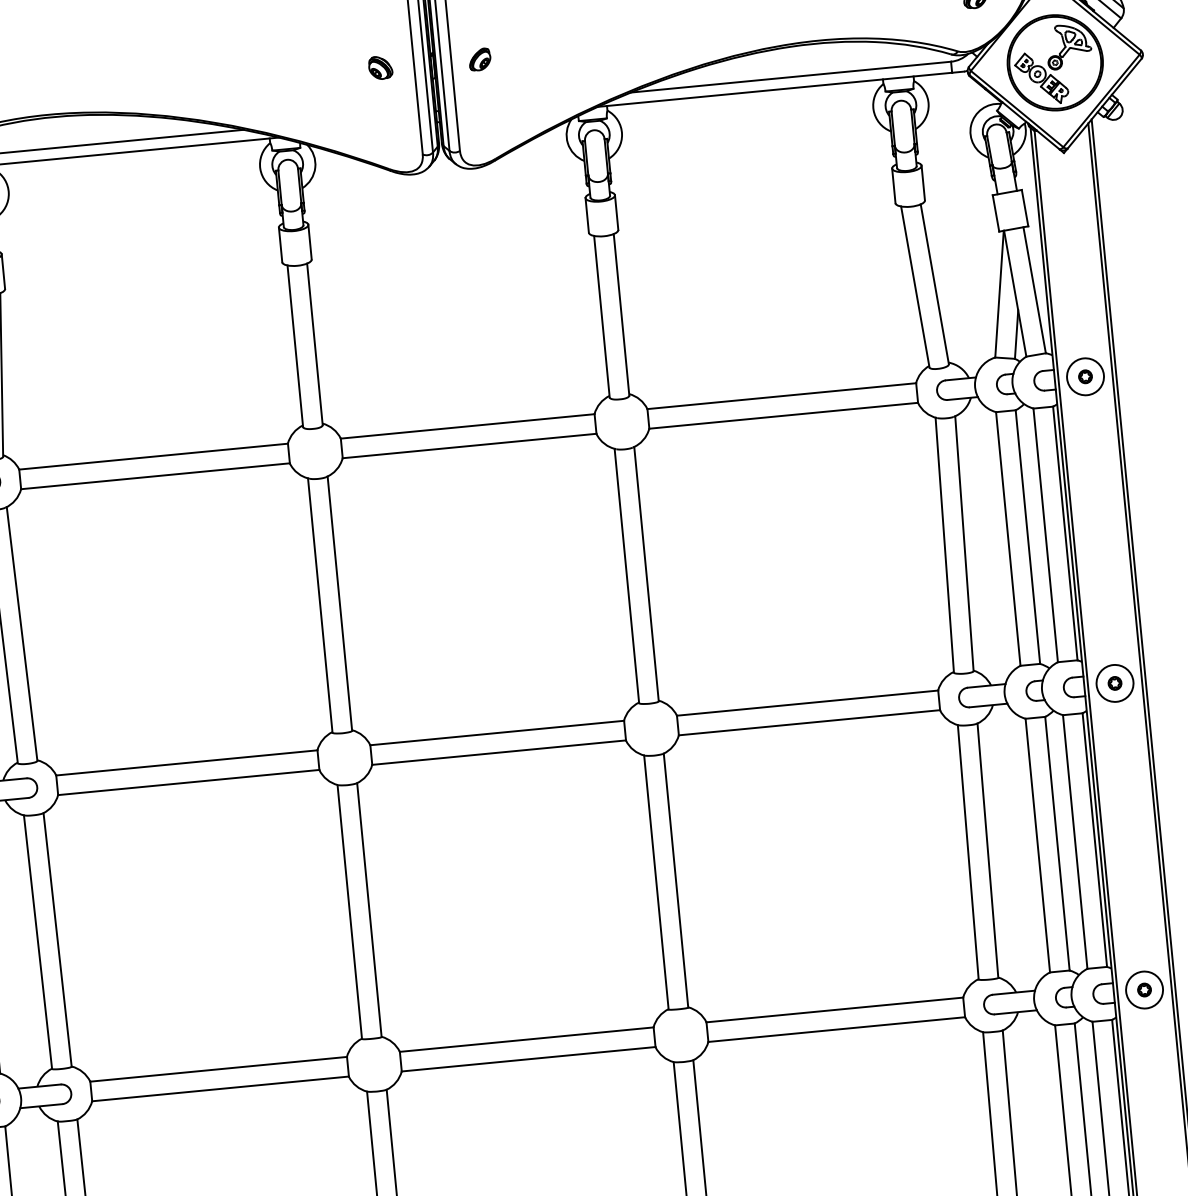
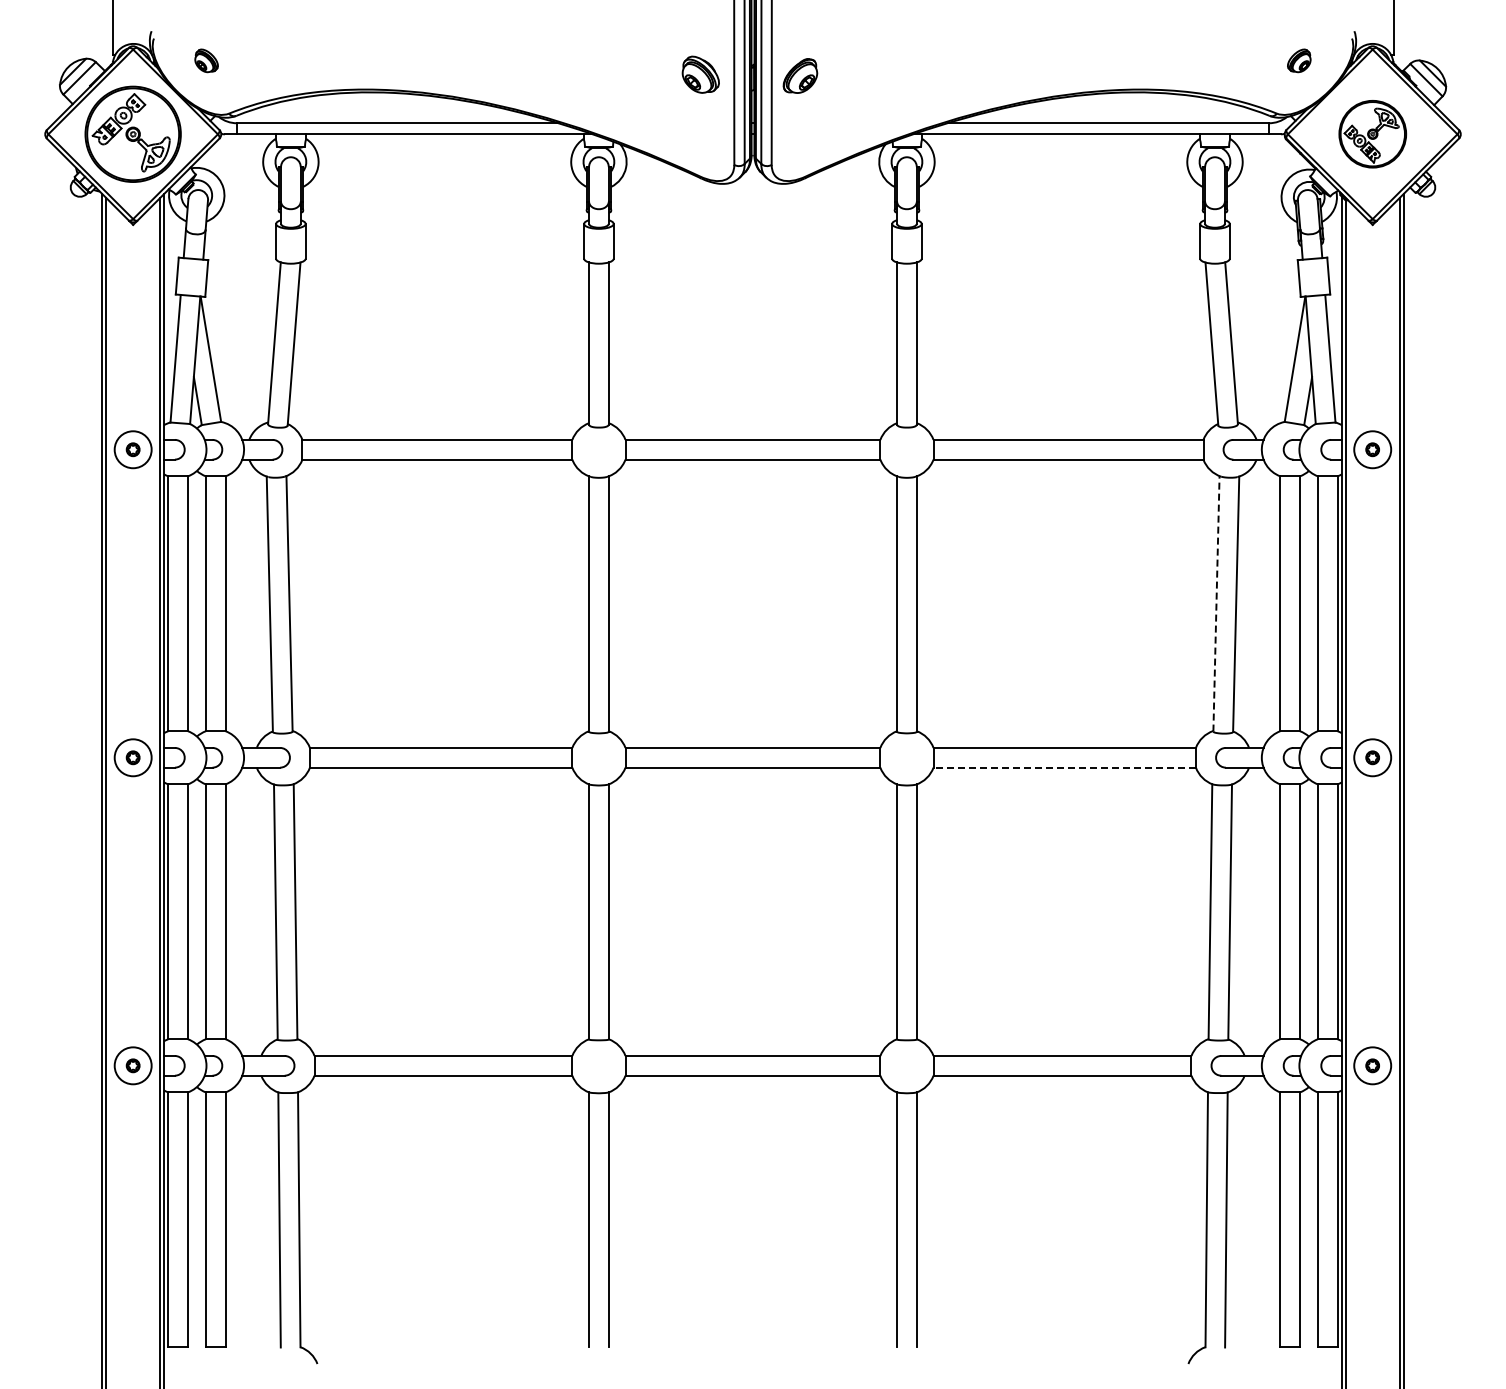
part: (480, 59) -> (800, 75), size x1.6
part: (1054, 62) -> (1372, 133), size x0.7
part: (380, 67) -> (700, 74), size x1.6
line: (944, 544) -> (1216, 603), solid -> dashed
line: (809, 722) -> (1064, 767), solid -> dashed

